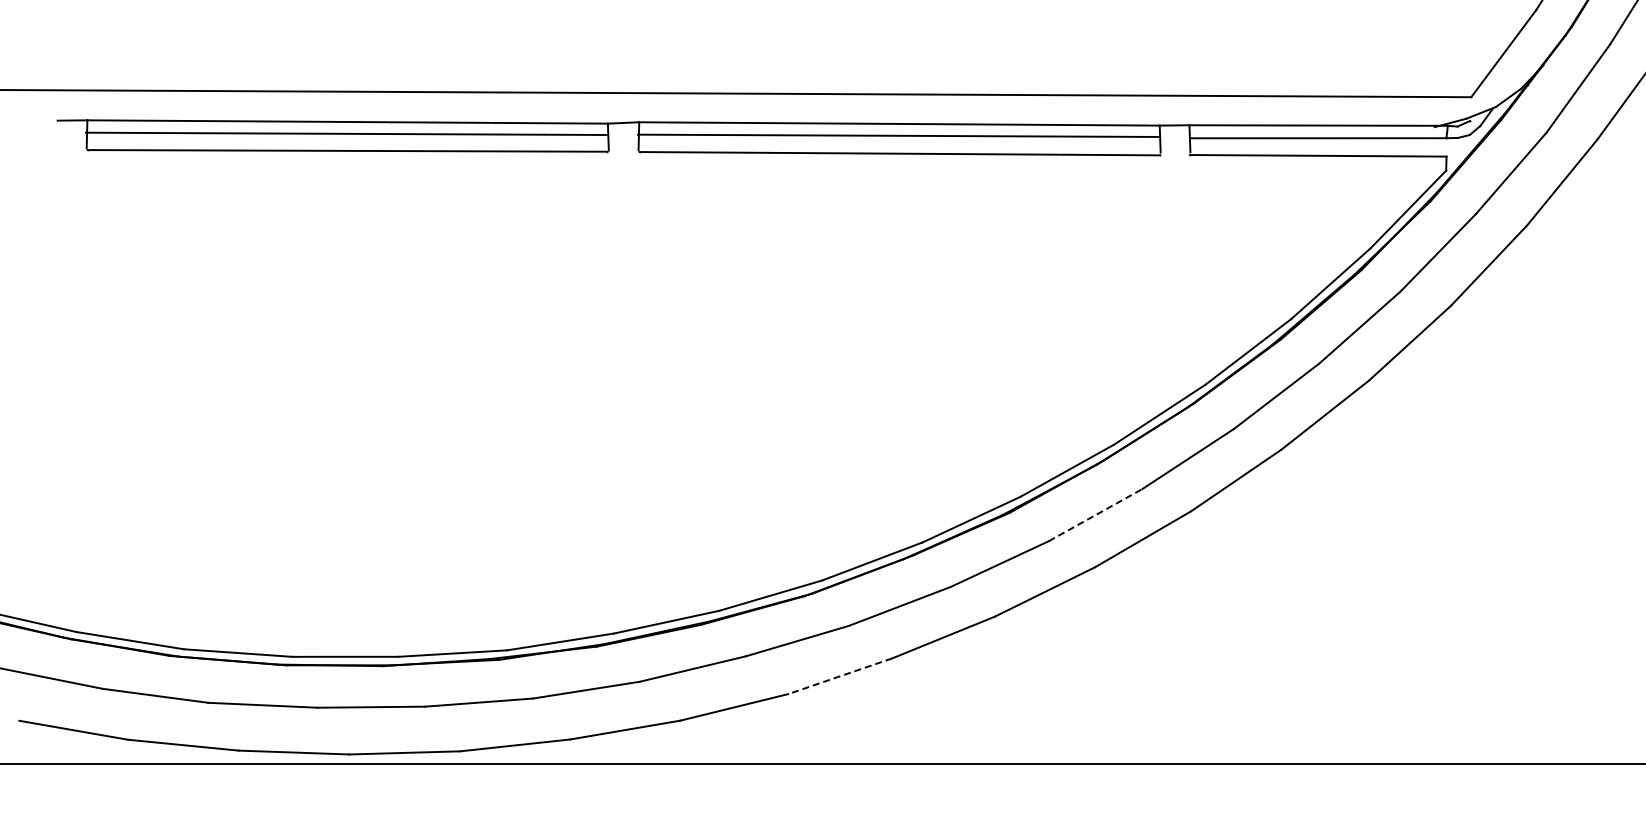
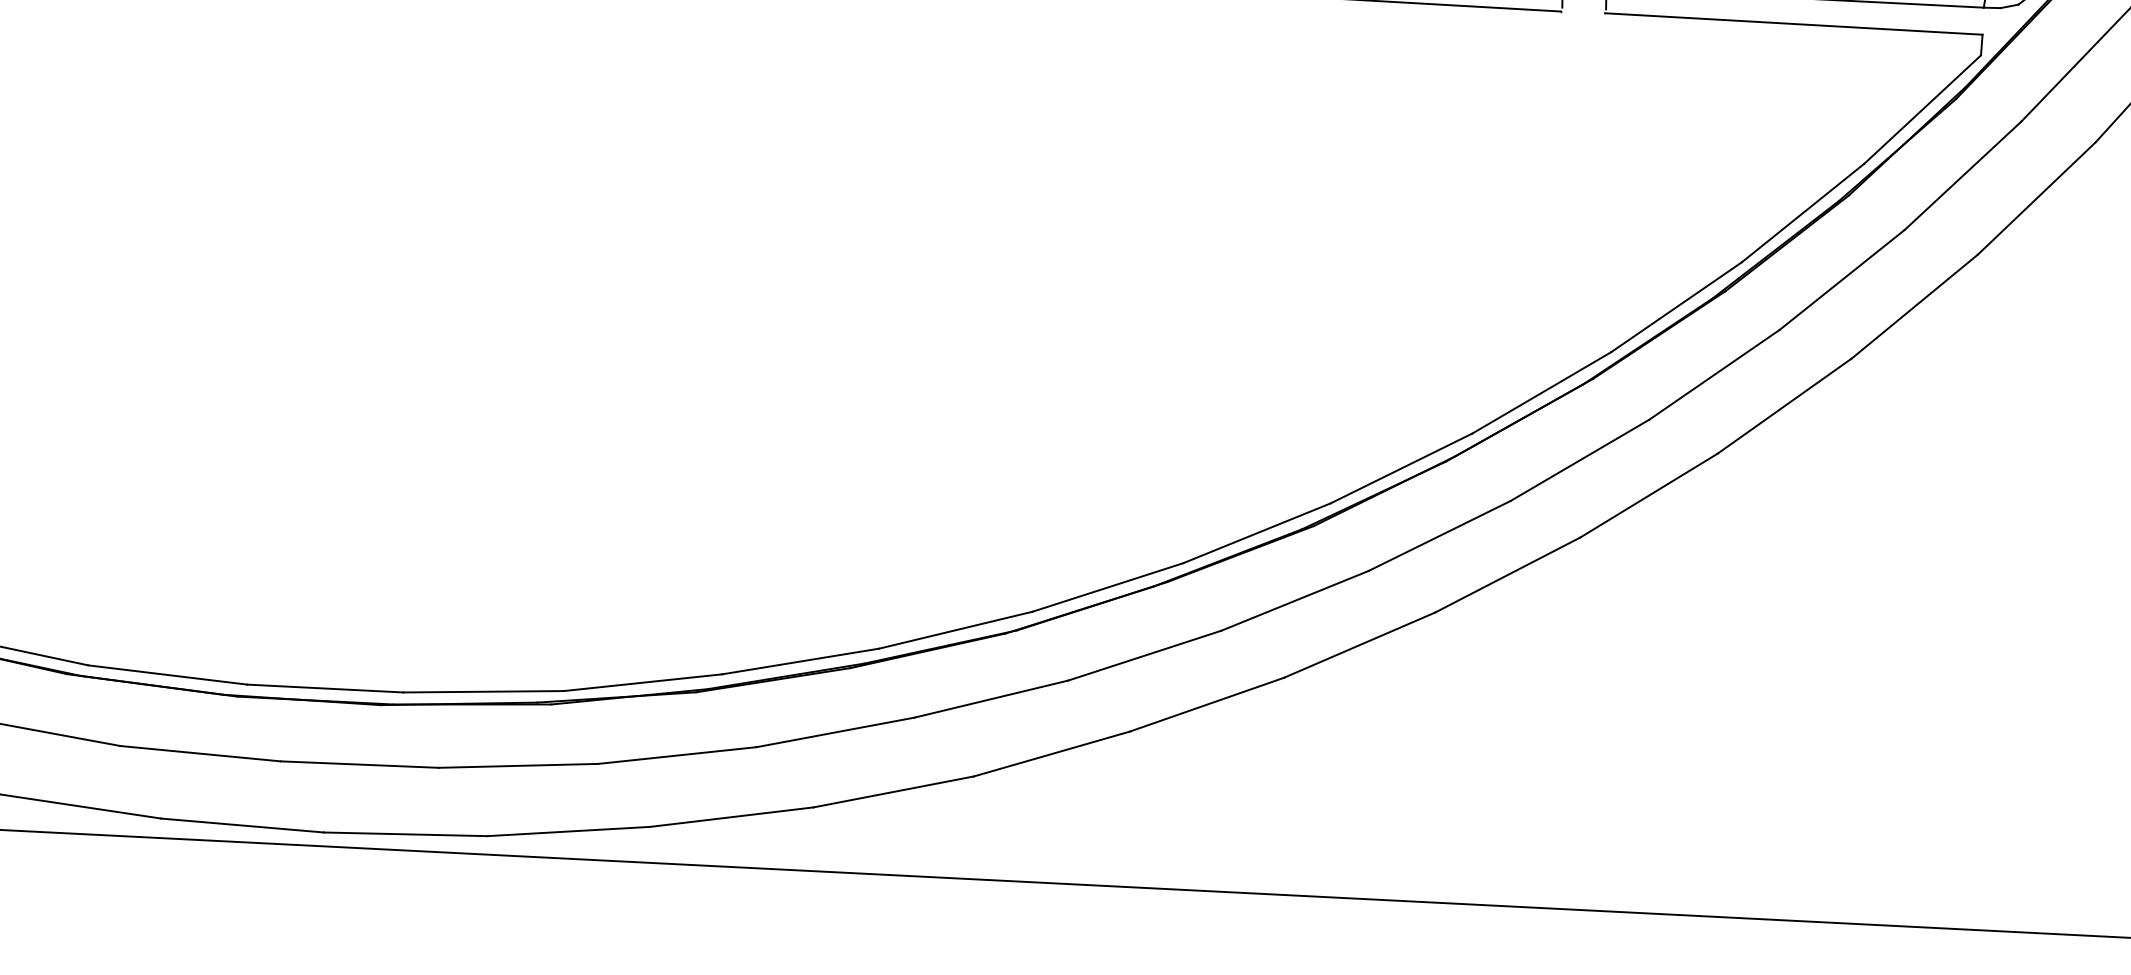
line: (1095, 515) -> (1439, 536), dashed -> solid
line: (839, 676) -> (1050, 754), dashed -> solid

